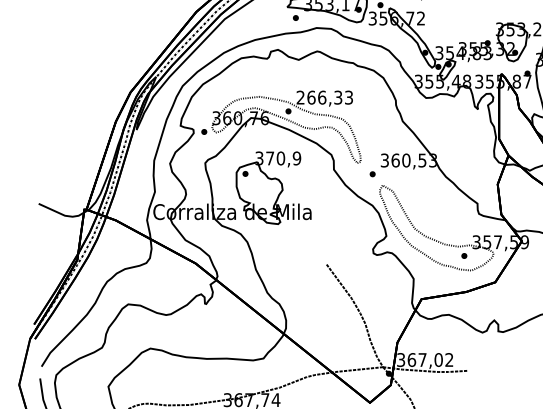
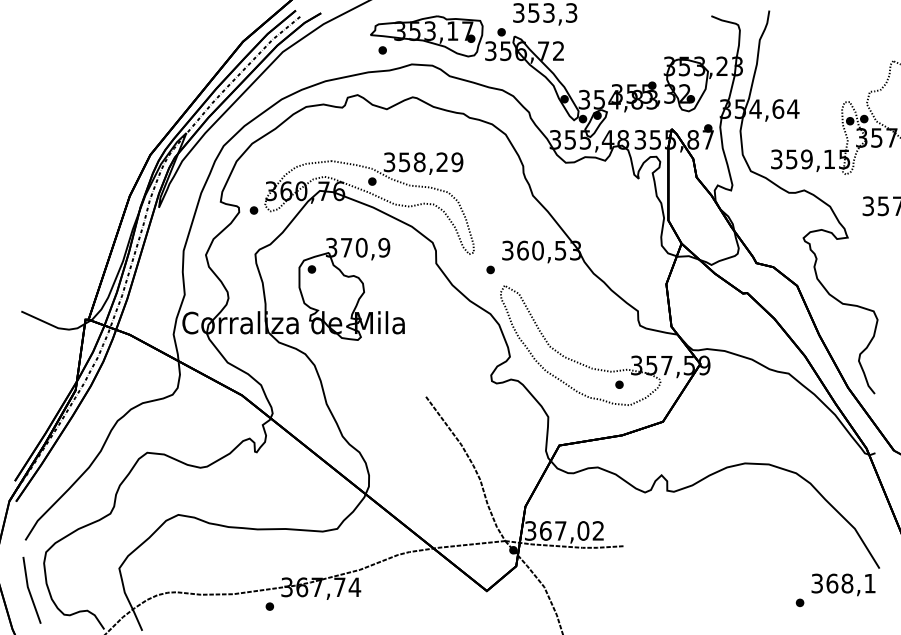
text: (324, 97) -> (423, 162), 266,33 -> 358,29

